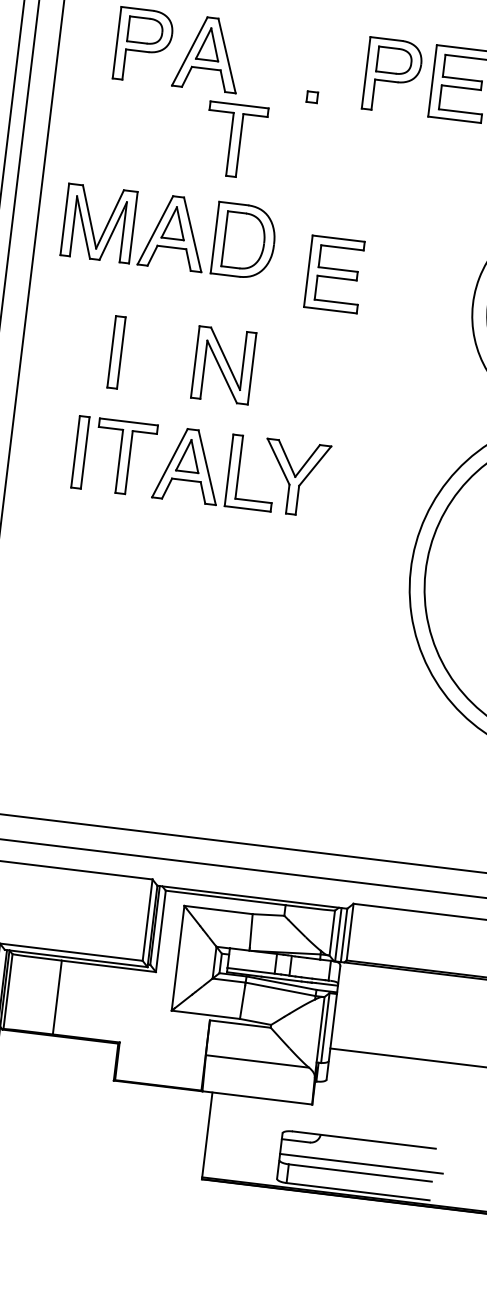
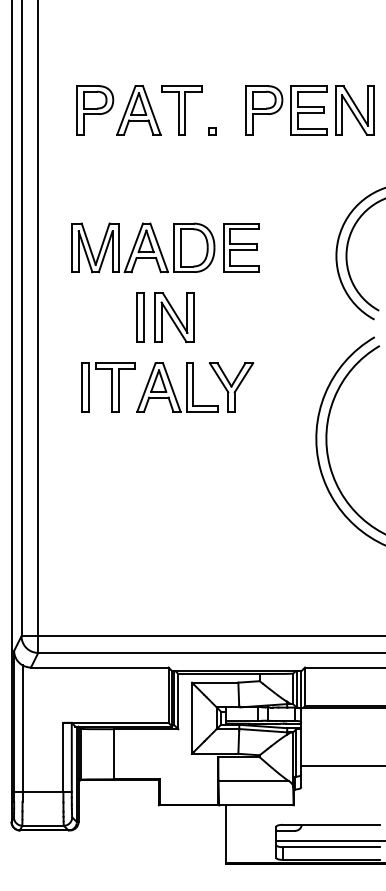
part: (234, 140) -> (181, 110), moved
part: (169, 231) -> (143, 247), moved
part: (116, 352) -> (140, 317), moved

